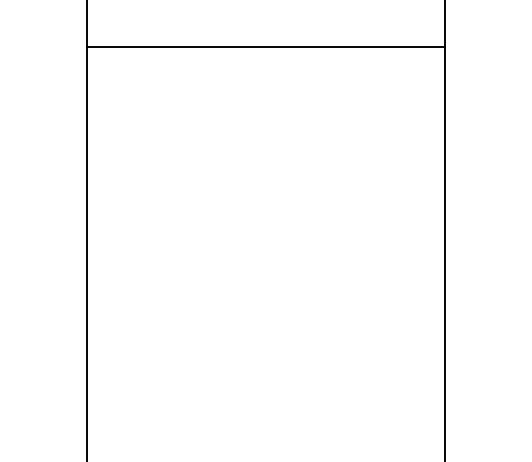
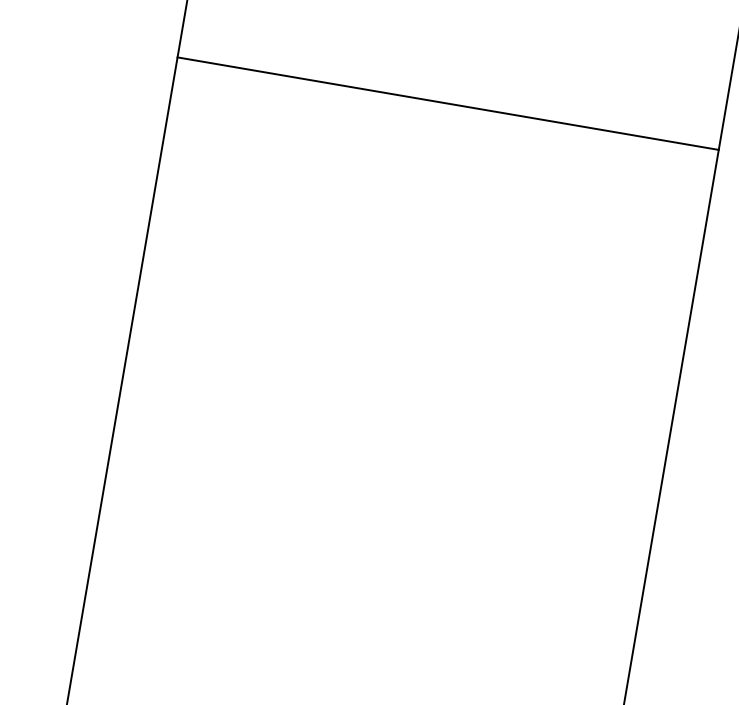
line: (265, 47) -> (447, 103), moved

